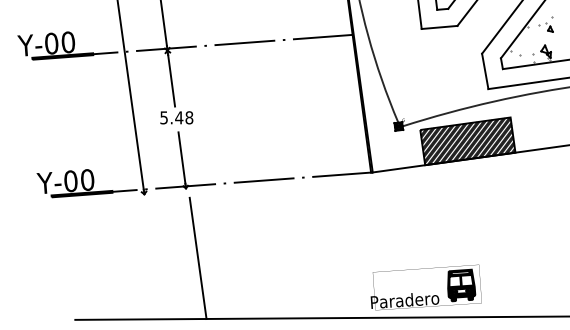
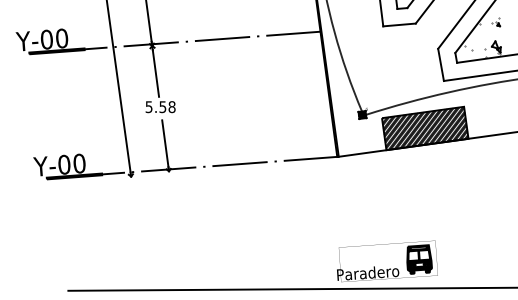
part: (545, 24) -> (495, 22), size x0.6
text: (179, 117) -> (163, 106), 5.48 -> 5.58
line: (197, 257) -> (179, 234), removed

